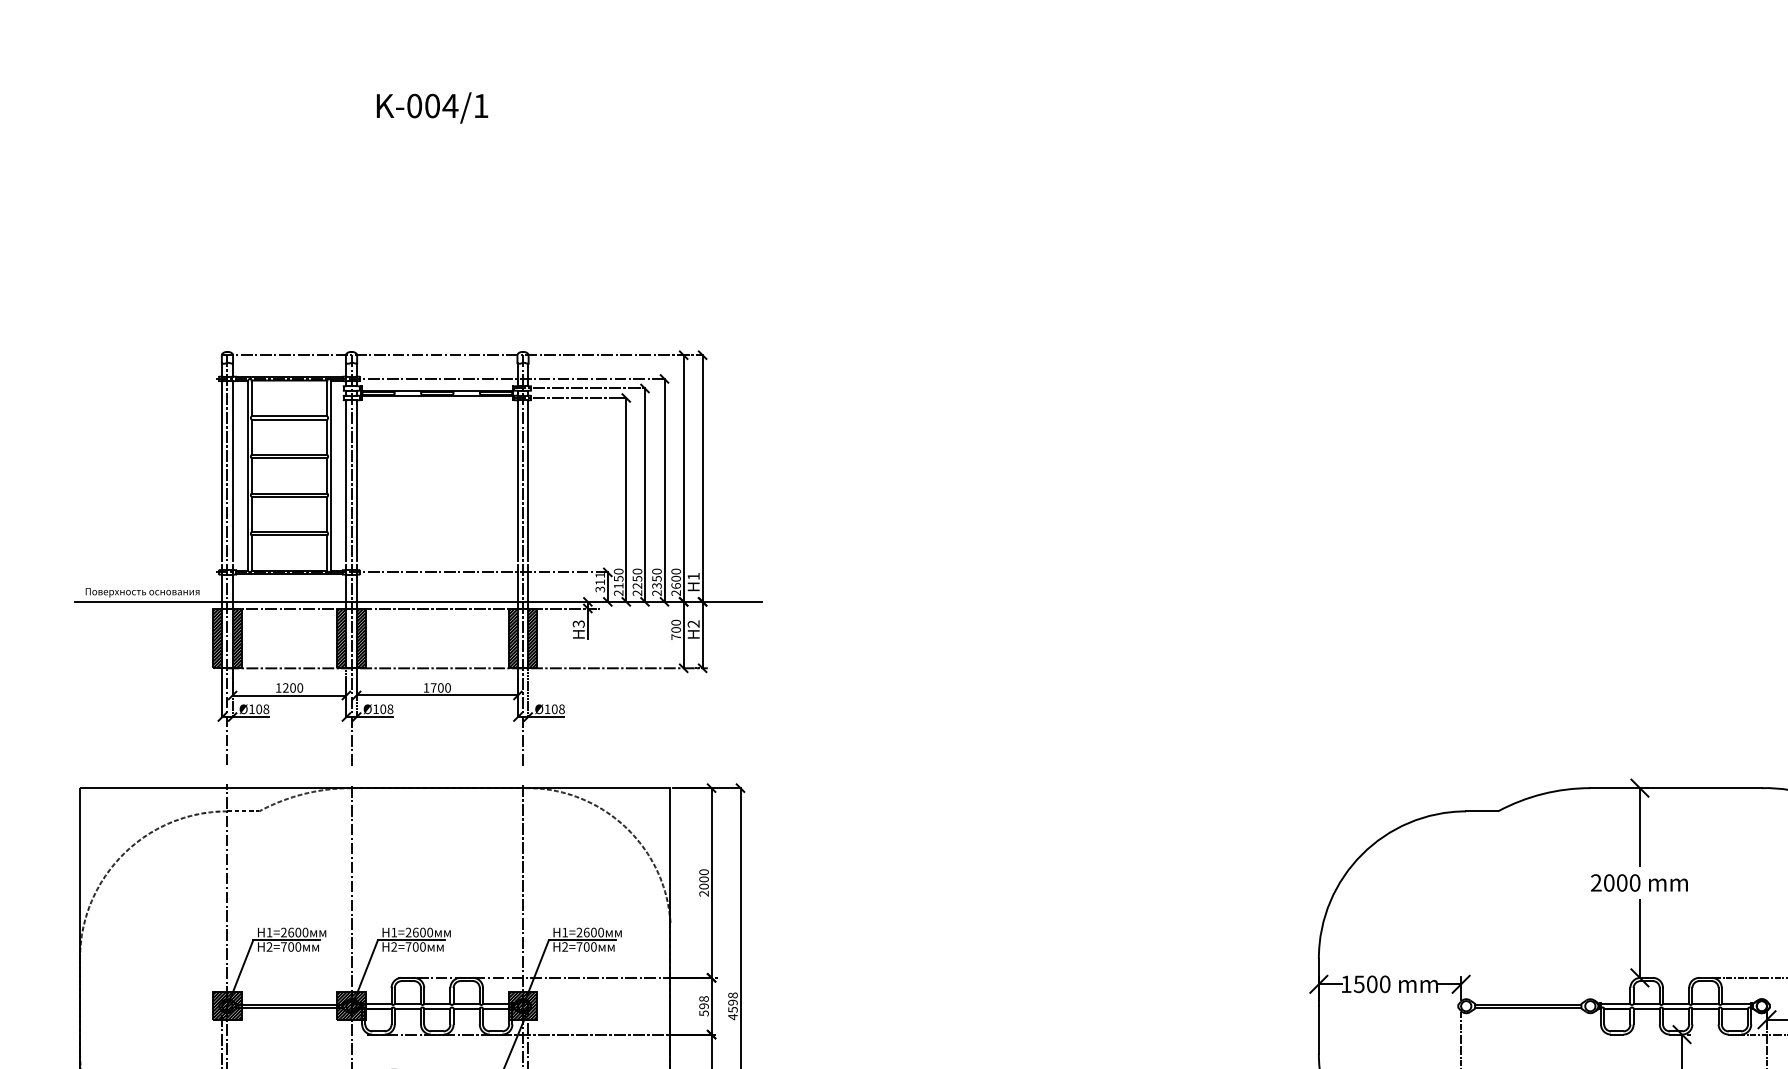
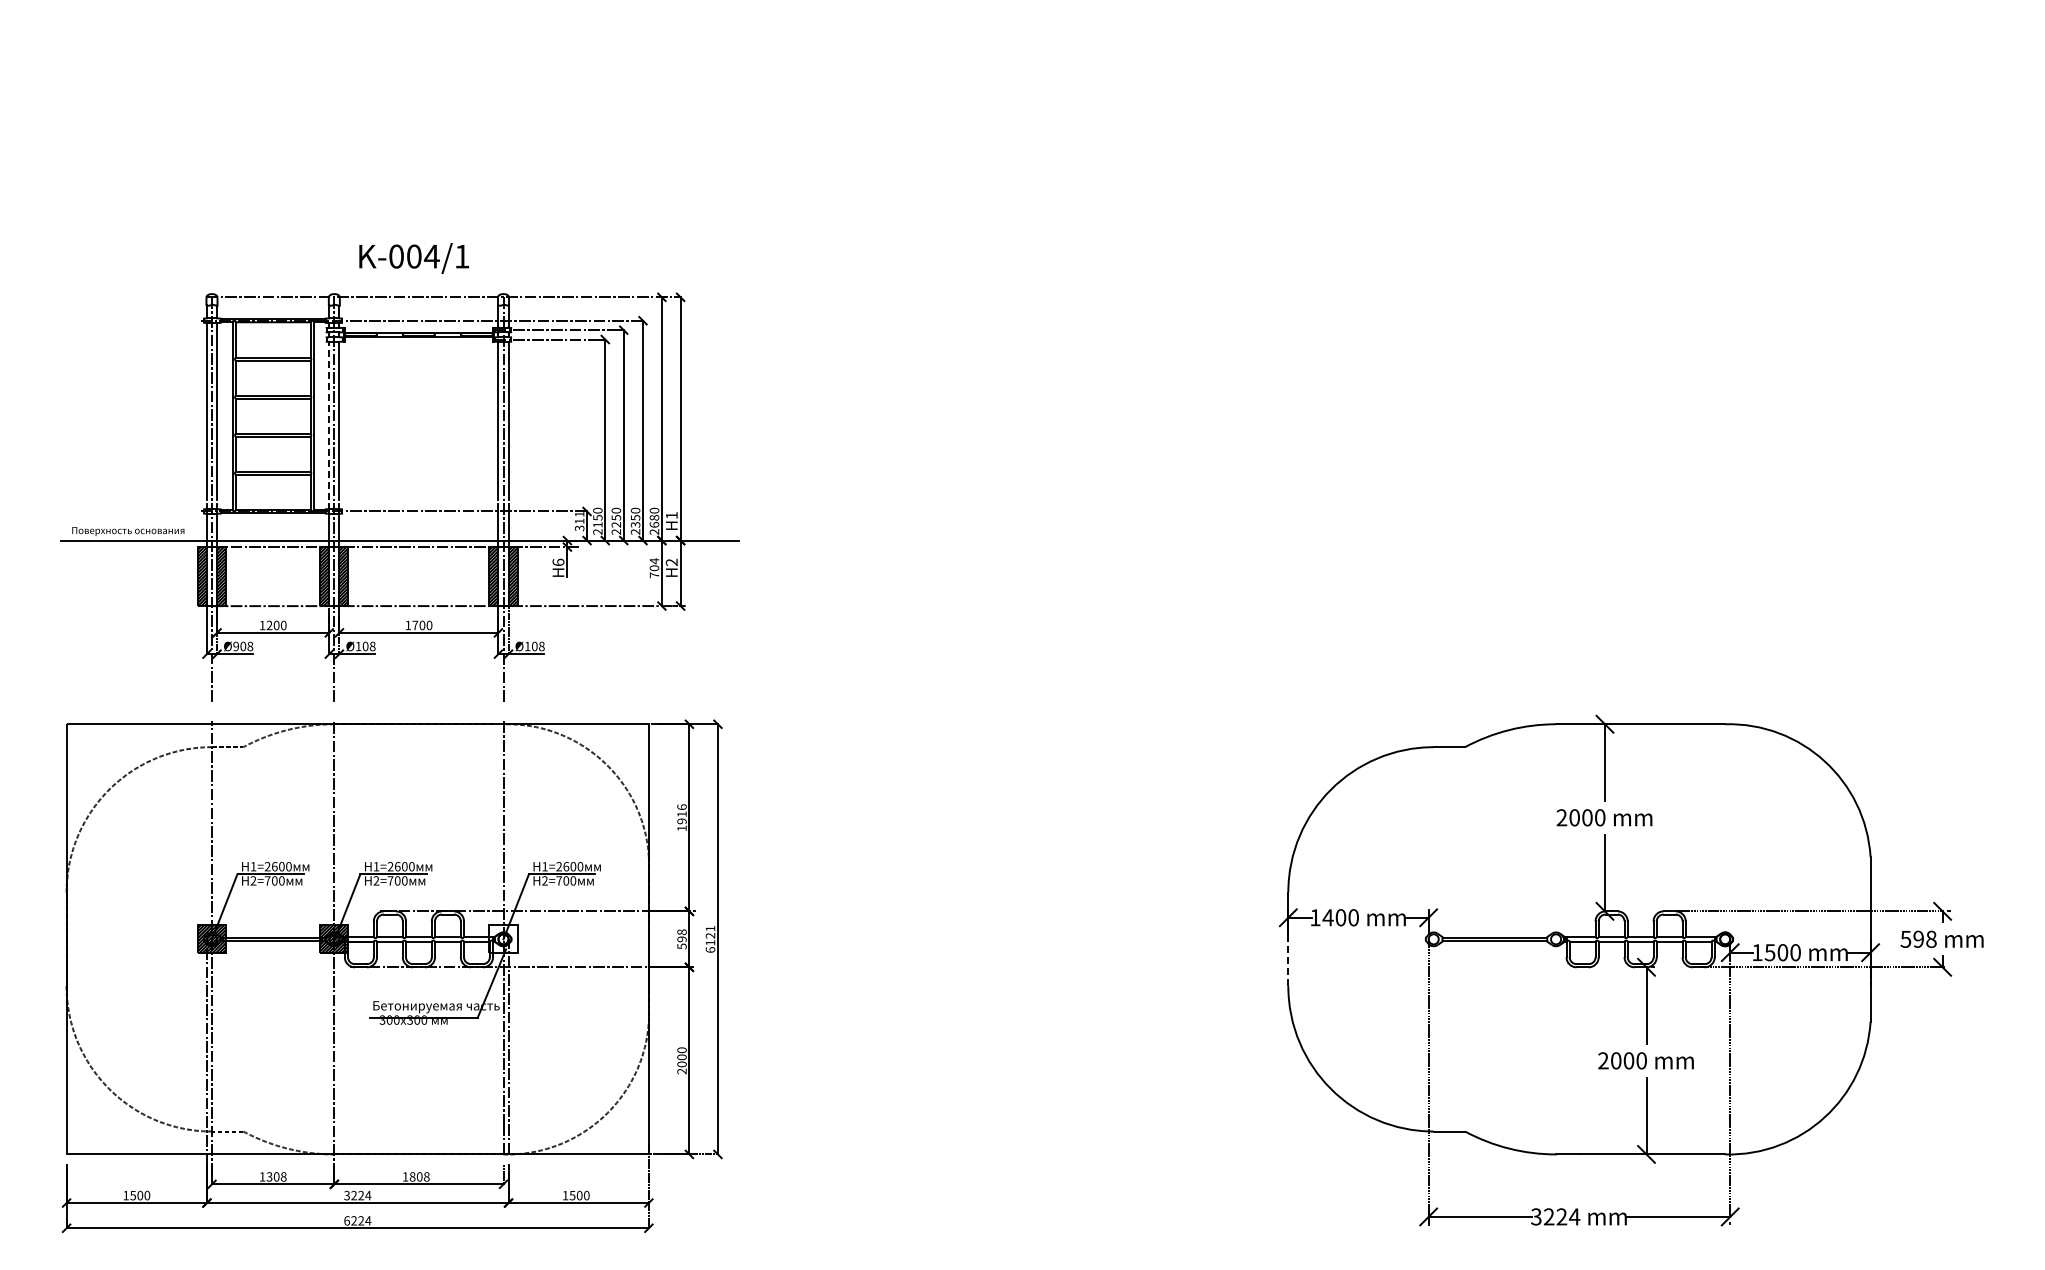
text: (431, 107) -> (413, 258), moved
line: (346, 480) -> (329, 420), solid -> dashed
text: (676, 578) -> (654, 517), 2600 -> 2680
text: (676, 623) -> (654, 561), 700 -> 704
text: (578, 624) -> (558, 562), H3 -> H6
text: (251, 709) -> (235, 646), Ø108 -> Ø908
text: (703, 882) -> (681, 817), 2000 -> 1916
text: (1358, 984) -> (1327, 917), 1500 -> 1400
hatch: (523, 1006) -> (503, 939), removed
text: (732, 1006) -> (710, 939), 4598 -> 6121
line: (1319, 1029) -> (1288, 962), solid -> dashed

